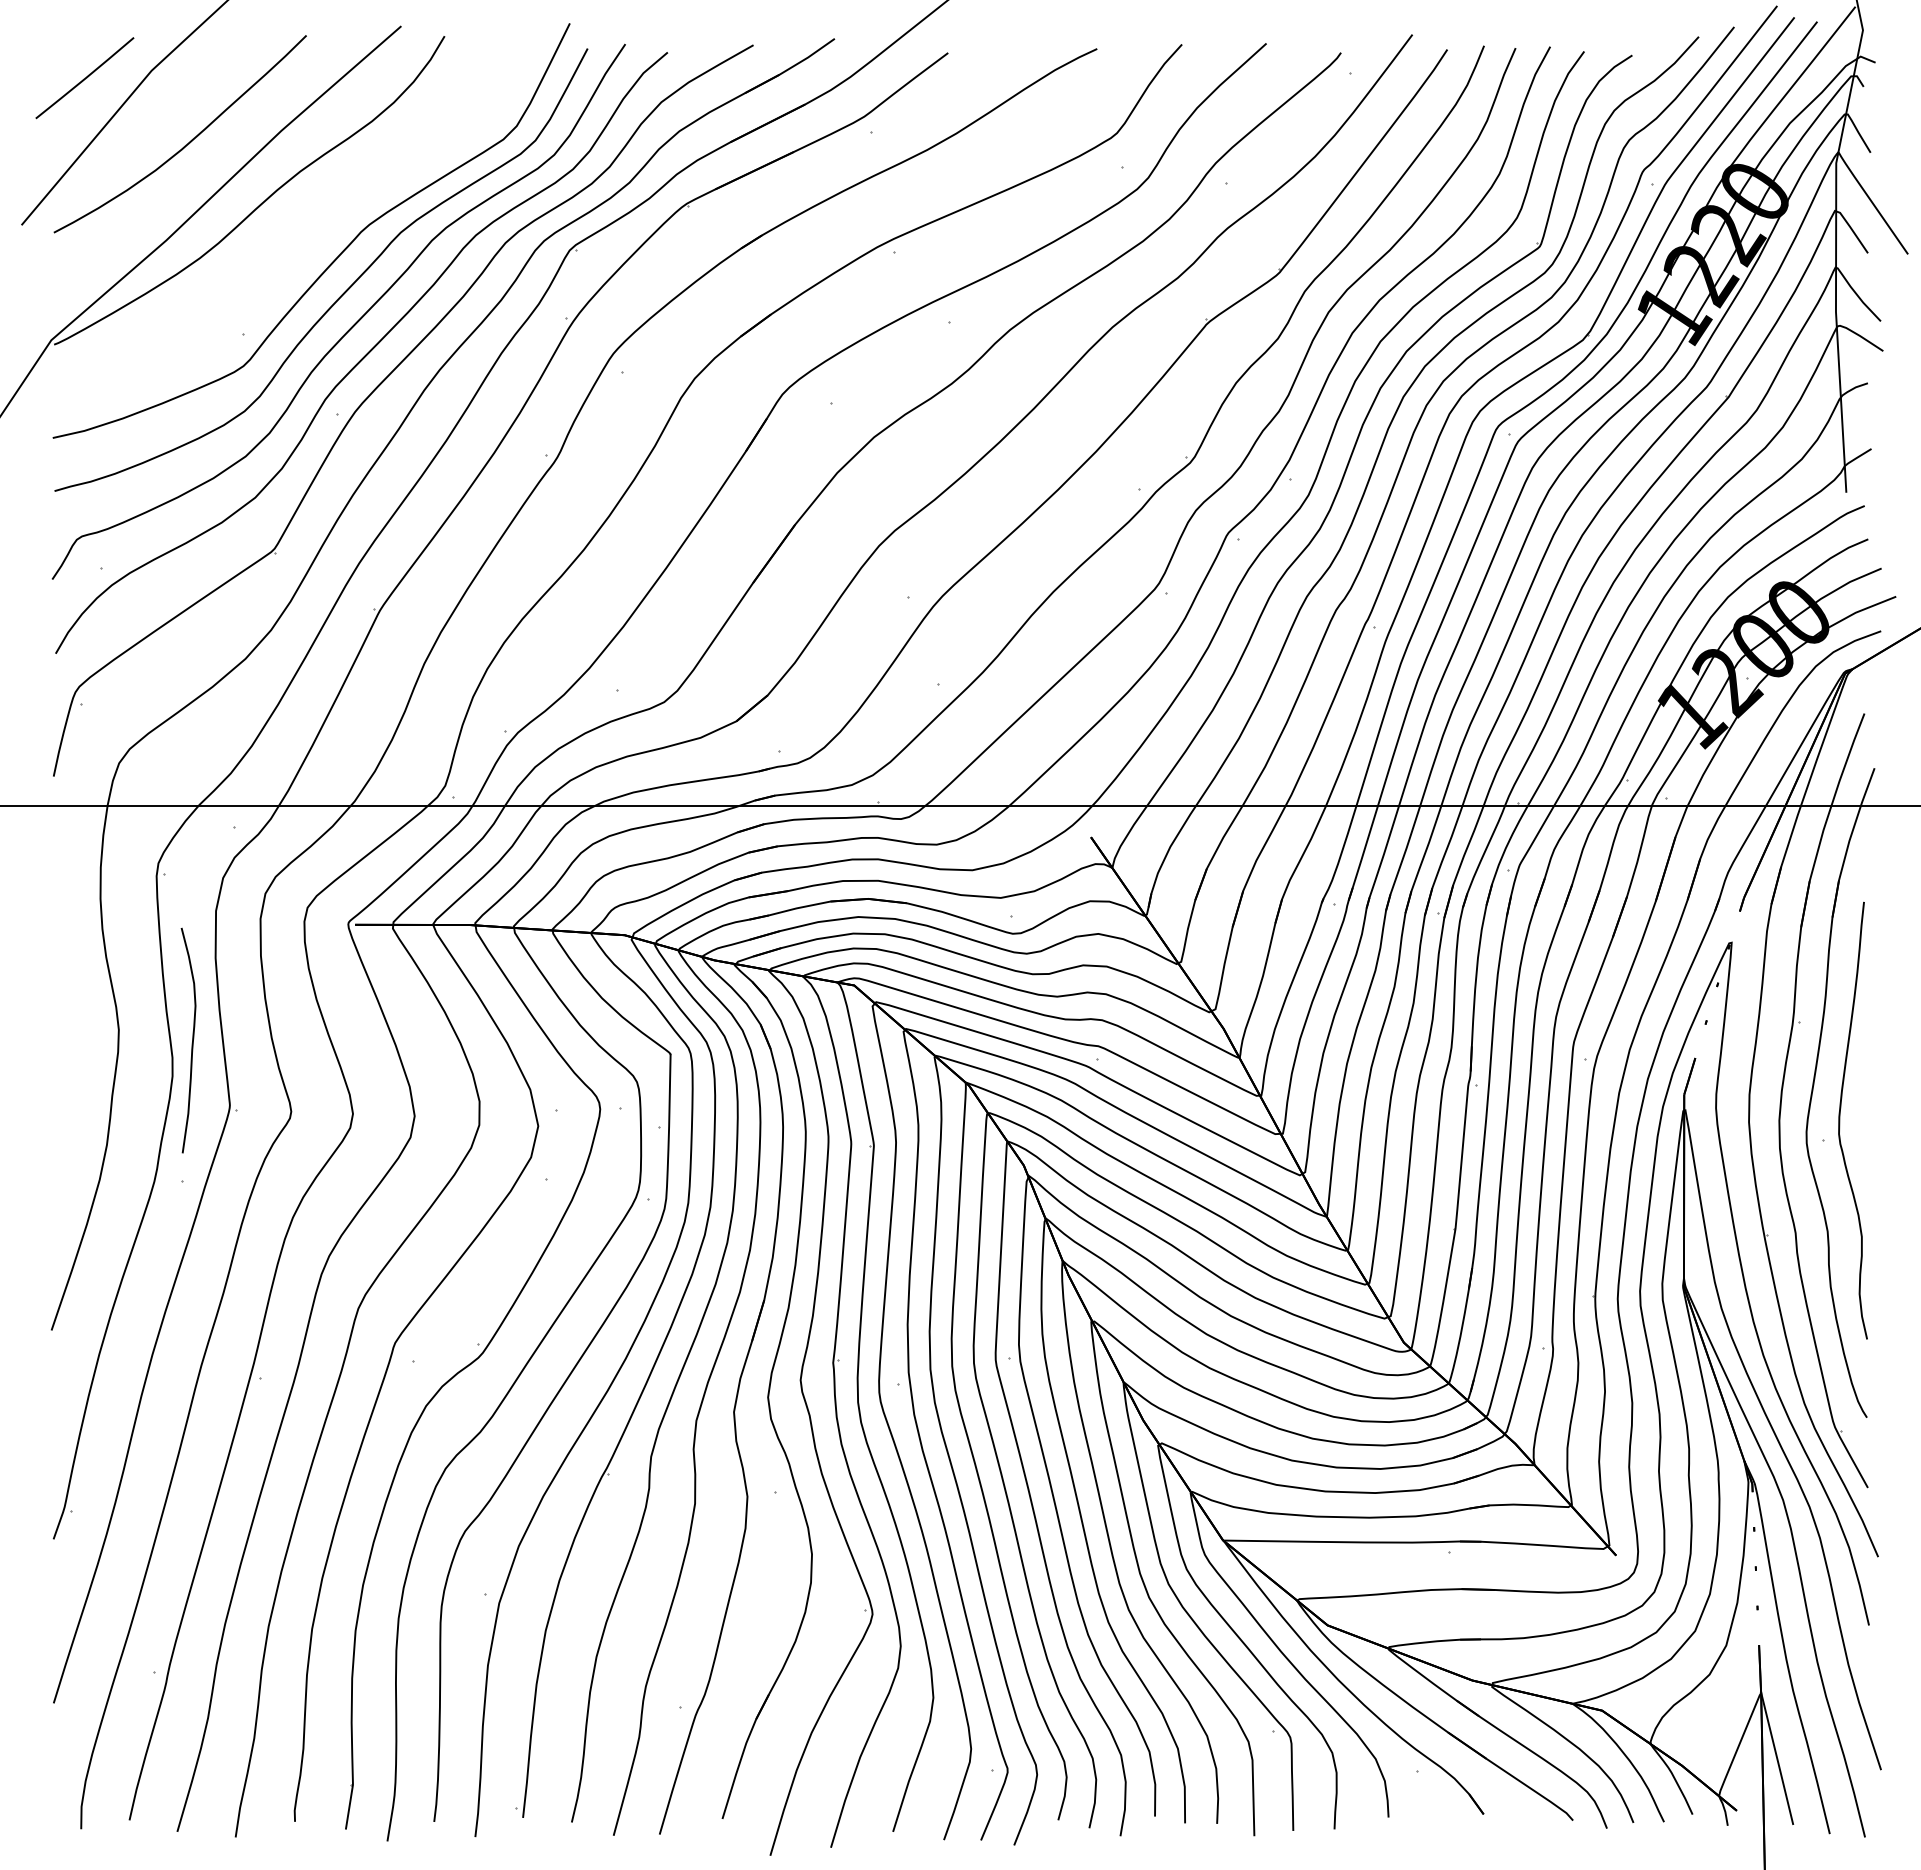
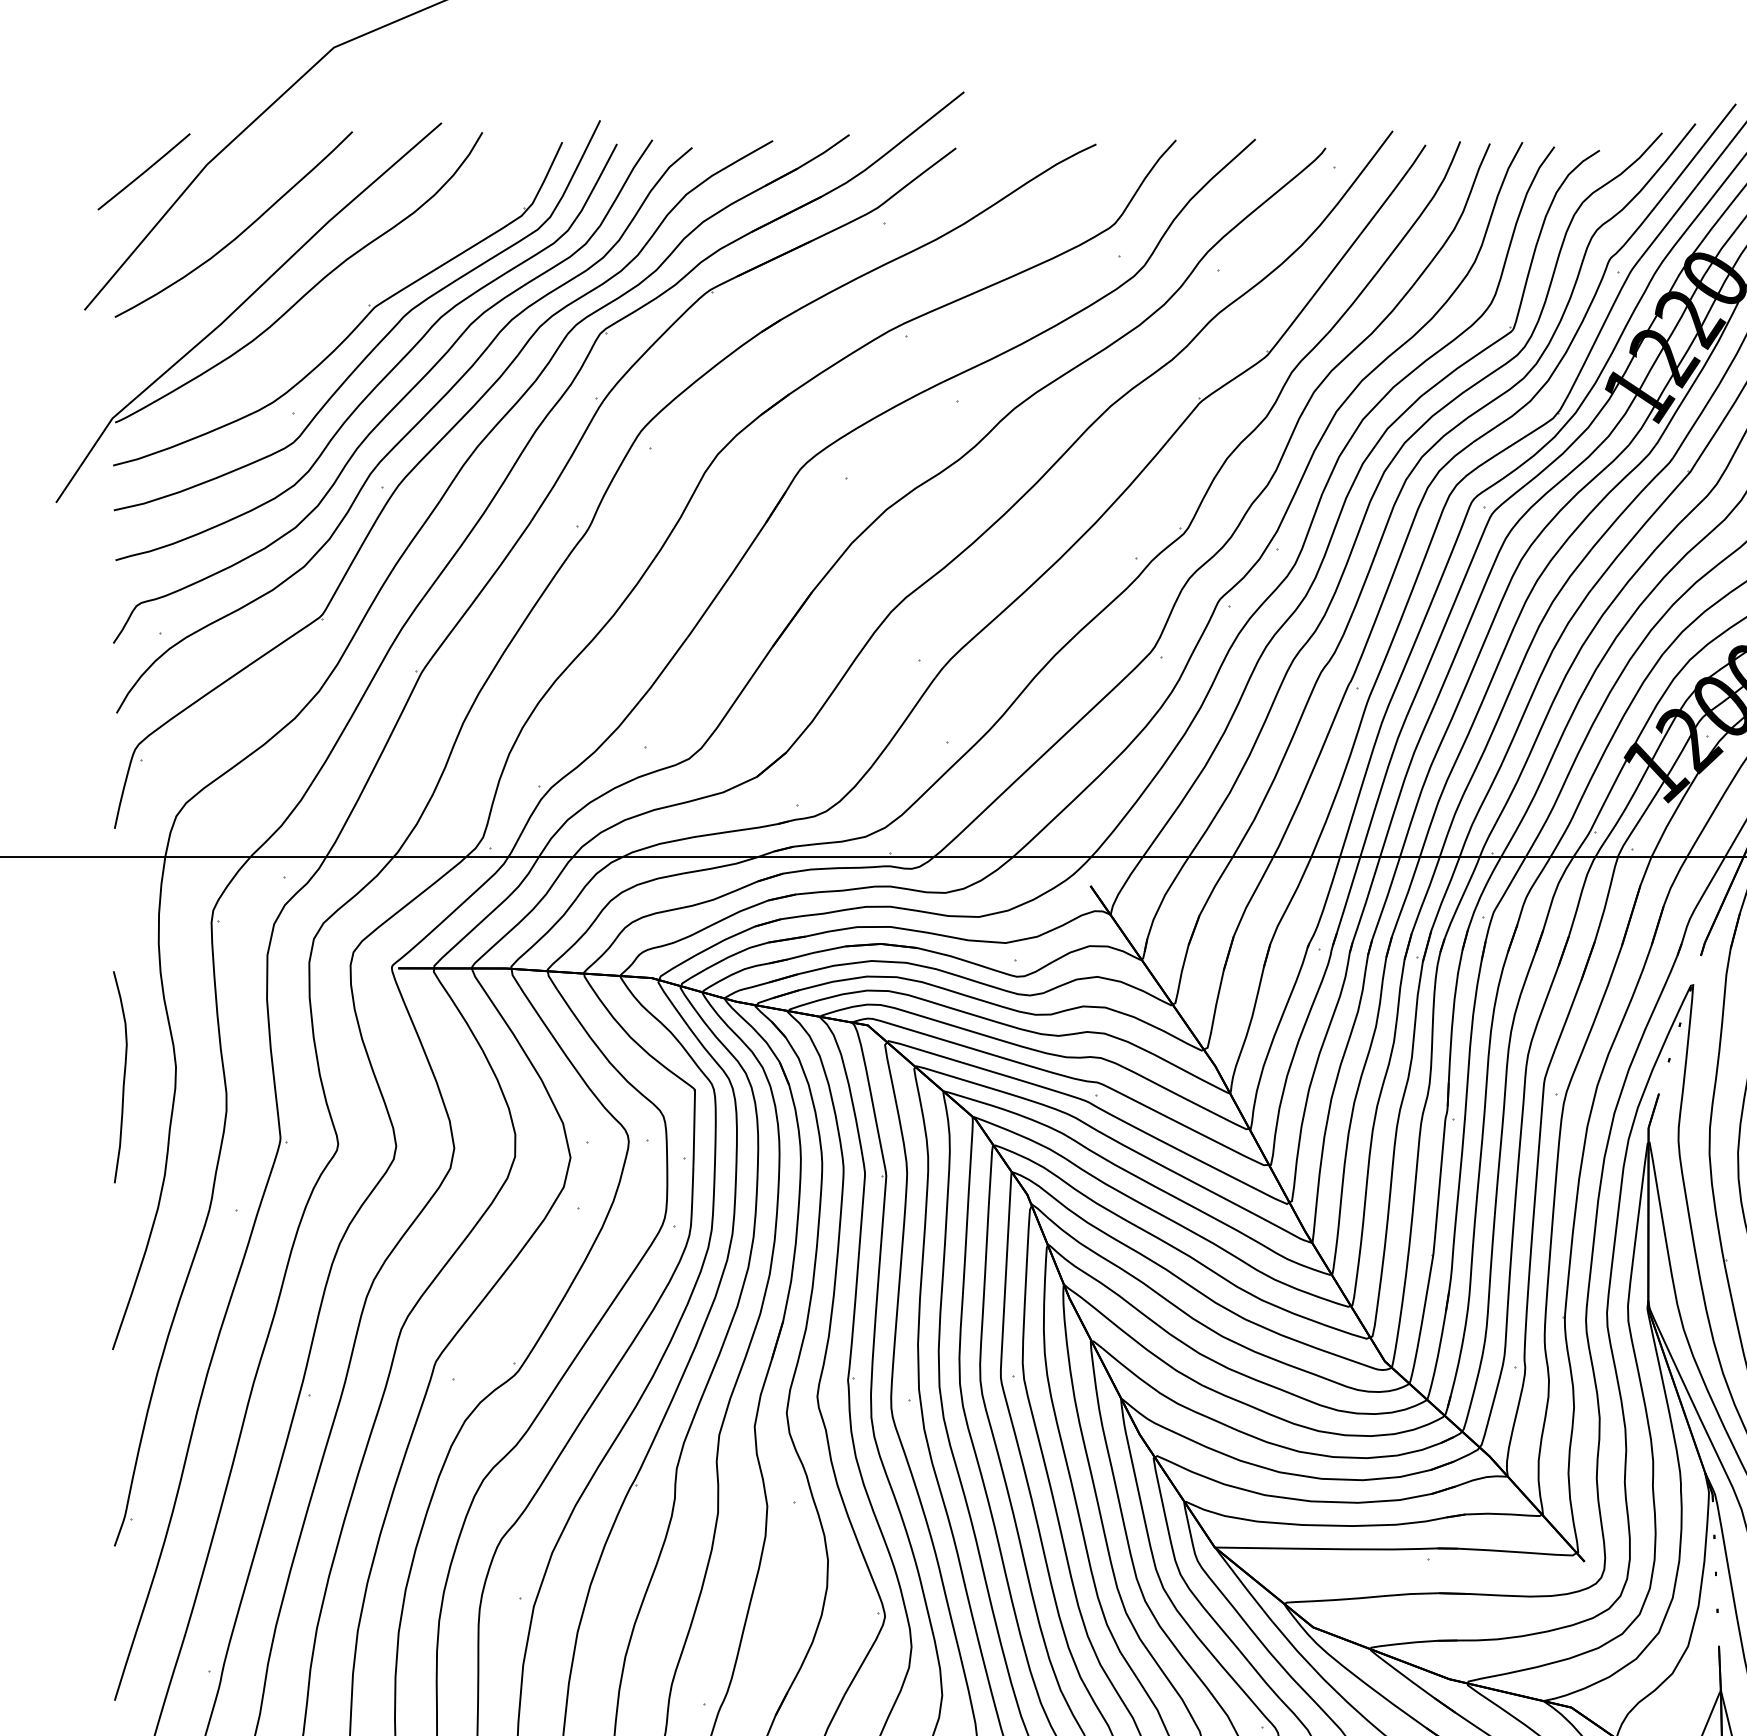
part: (315, 236) -> (361, 320), added
curve: (192, 1040) -> (123, 1077), moved

